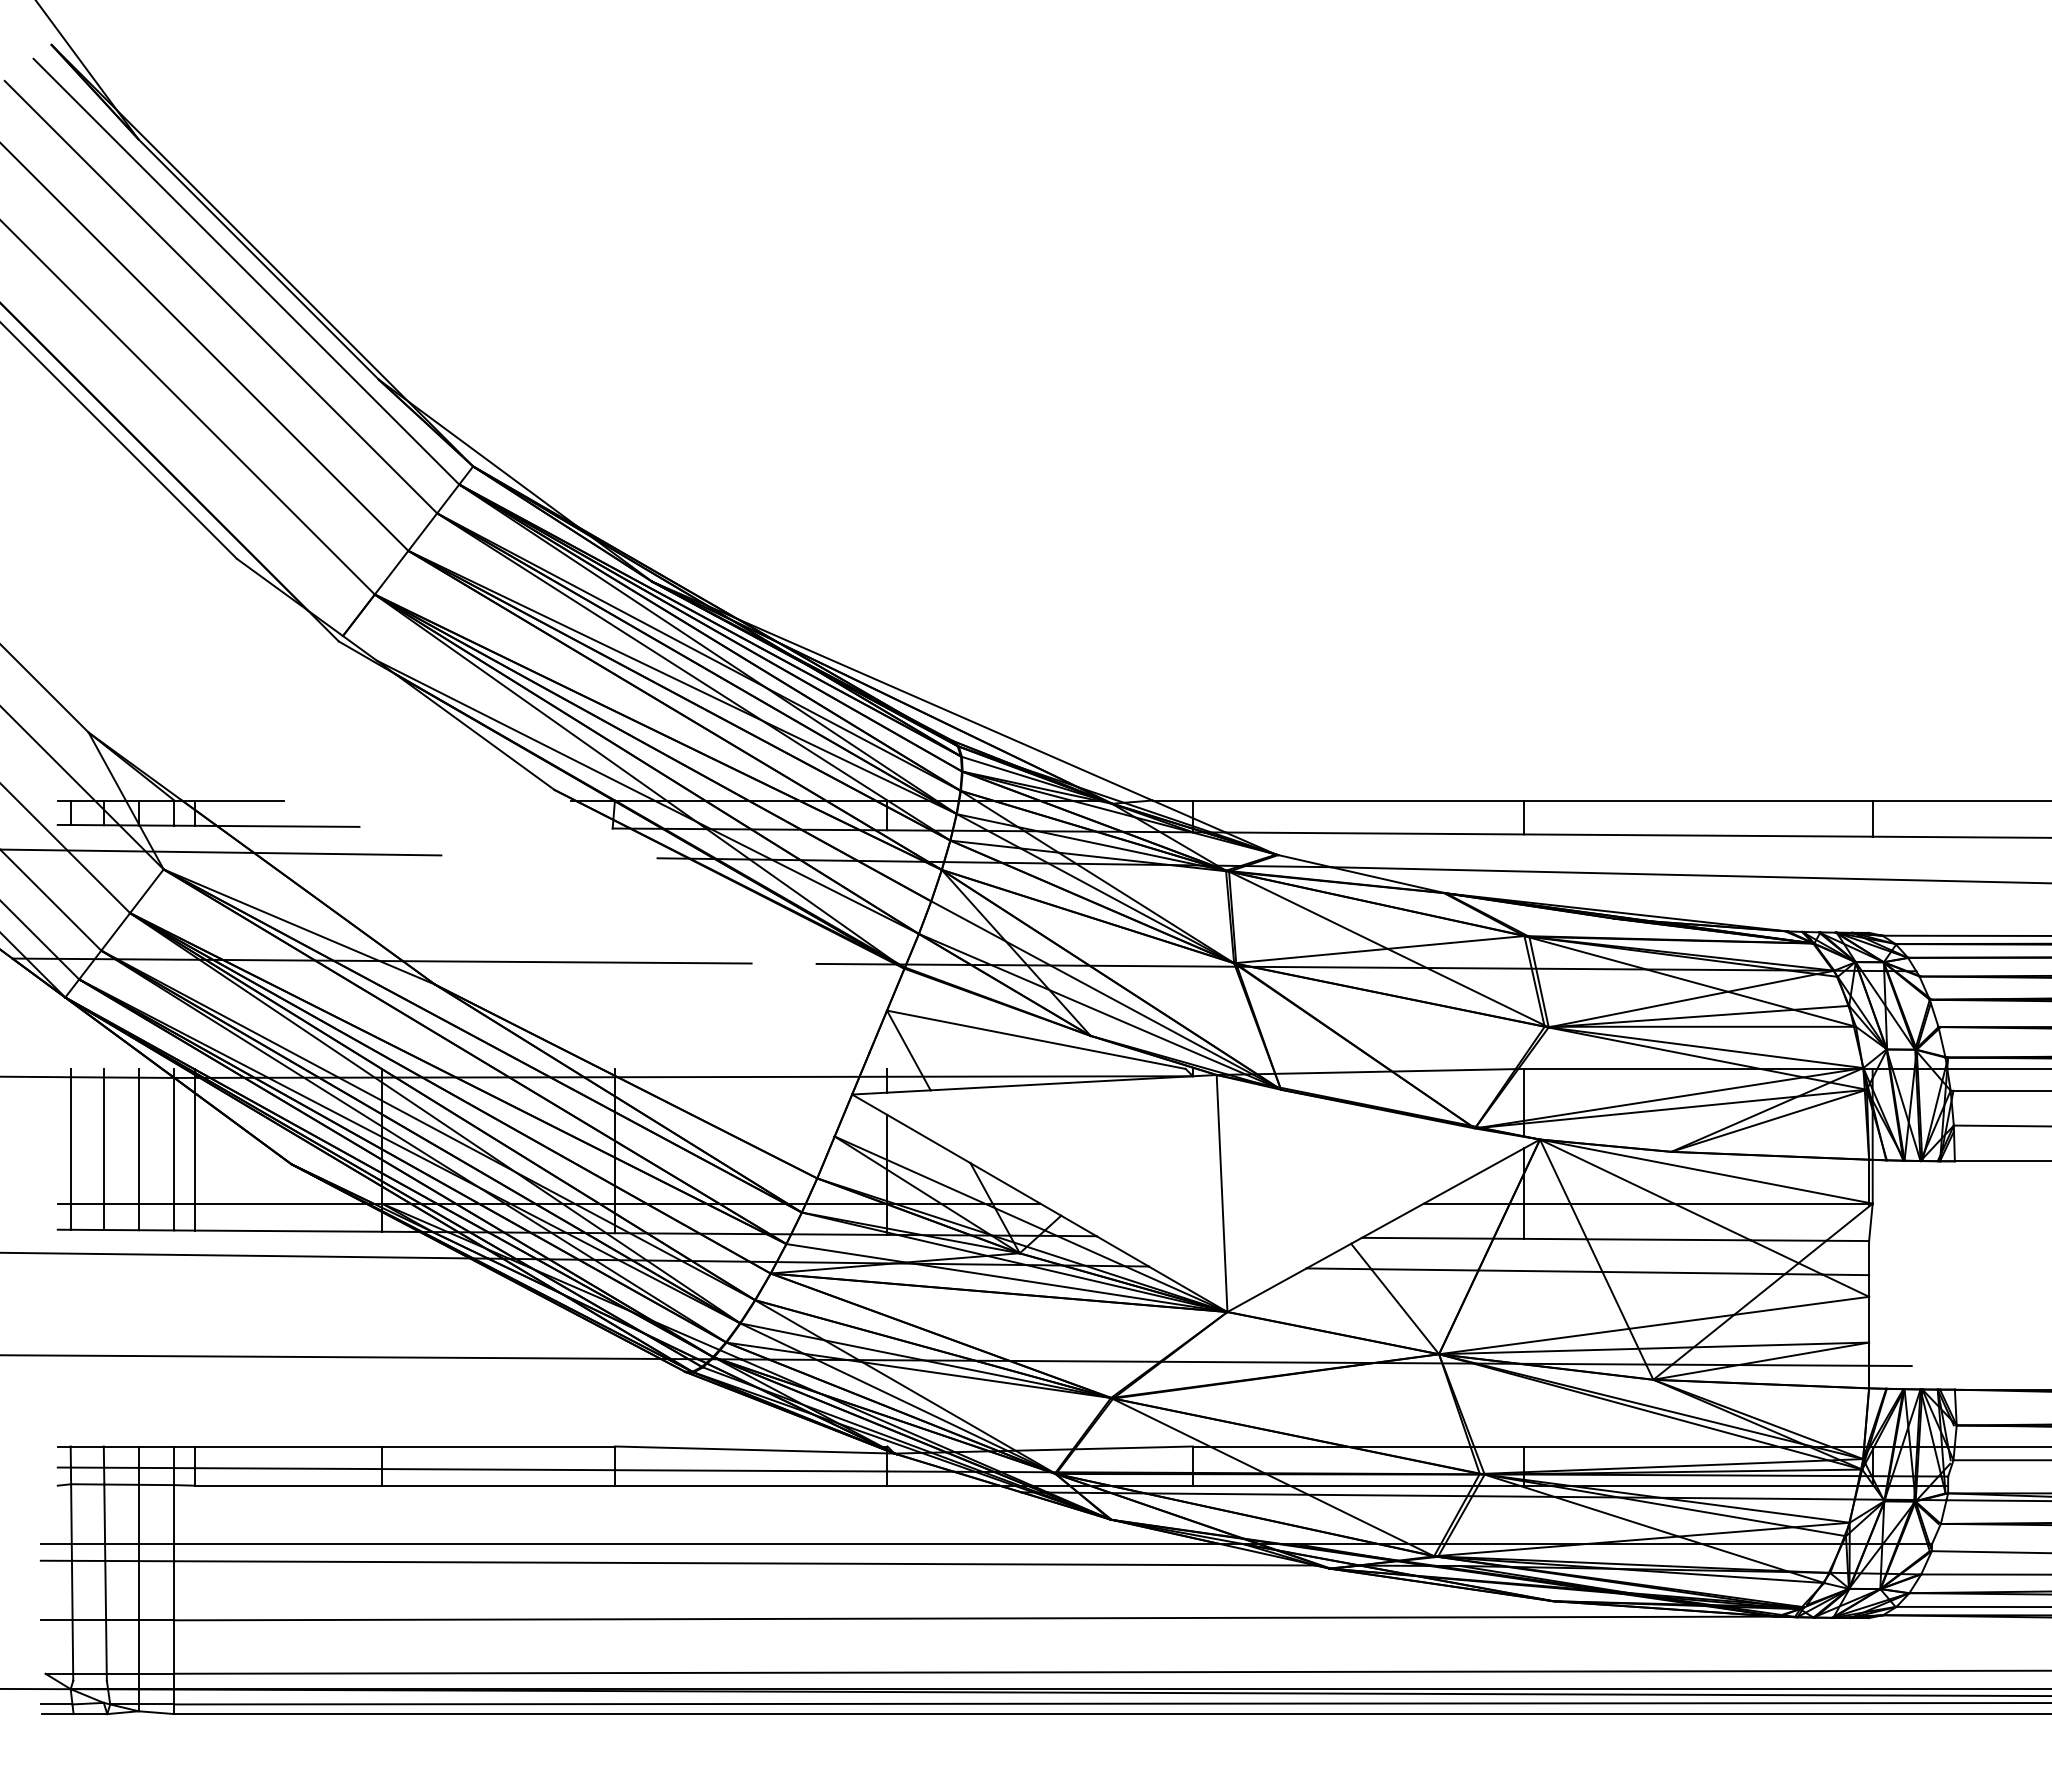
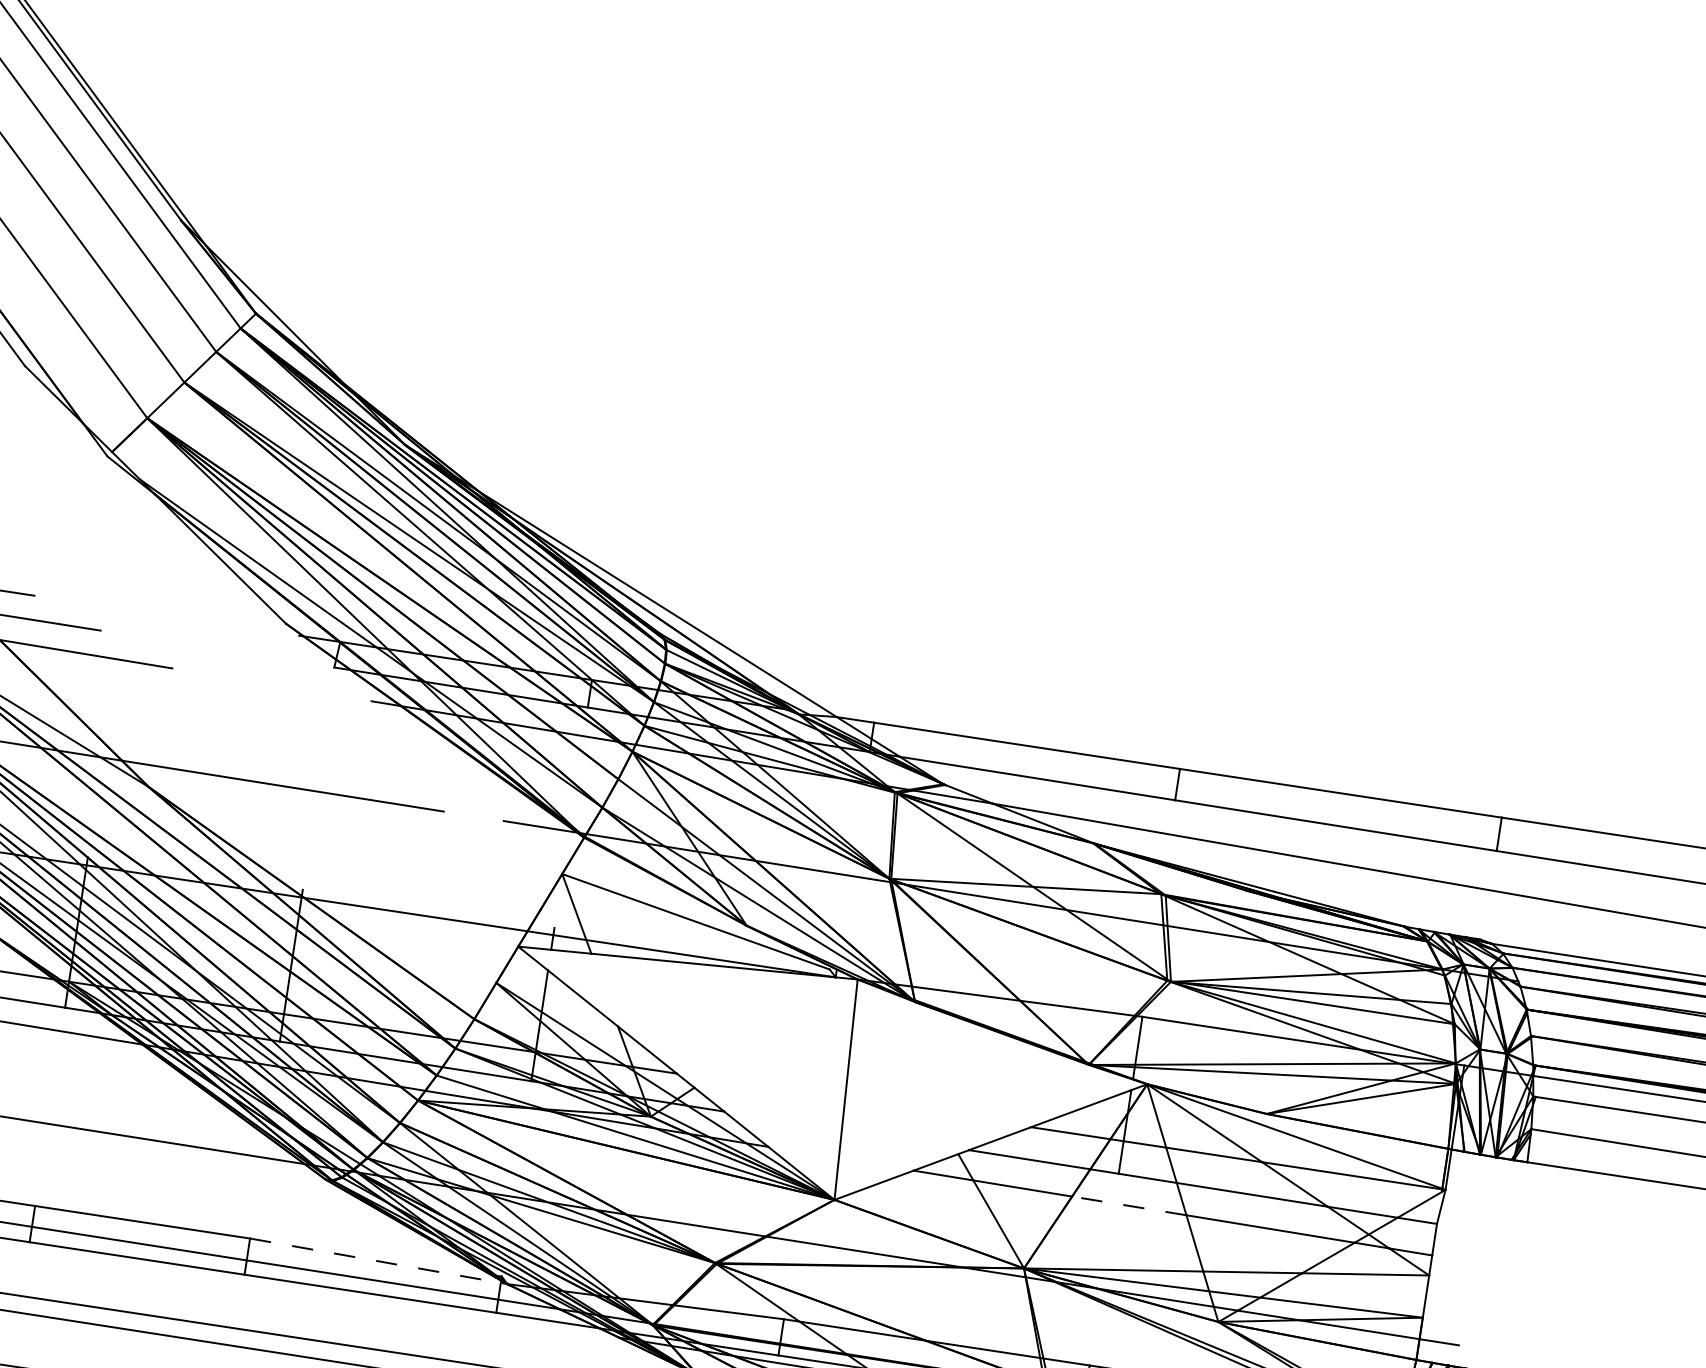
line: (1539, 1271) -> (1128, 1206), solid -> dashed
line: (754, 1450) -> (378, 1261), solid -> dashed

